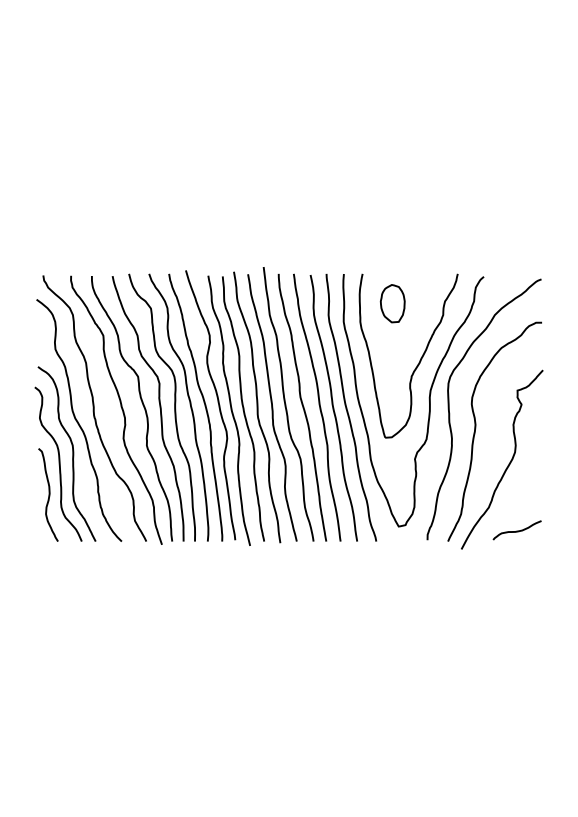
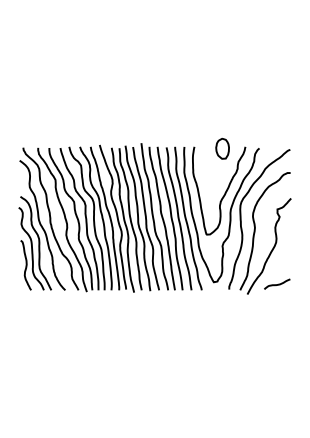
part: (392, 303) -> (222, 148), moved

